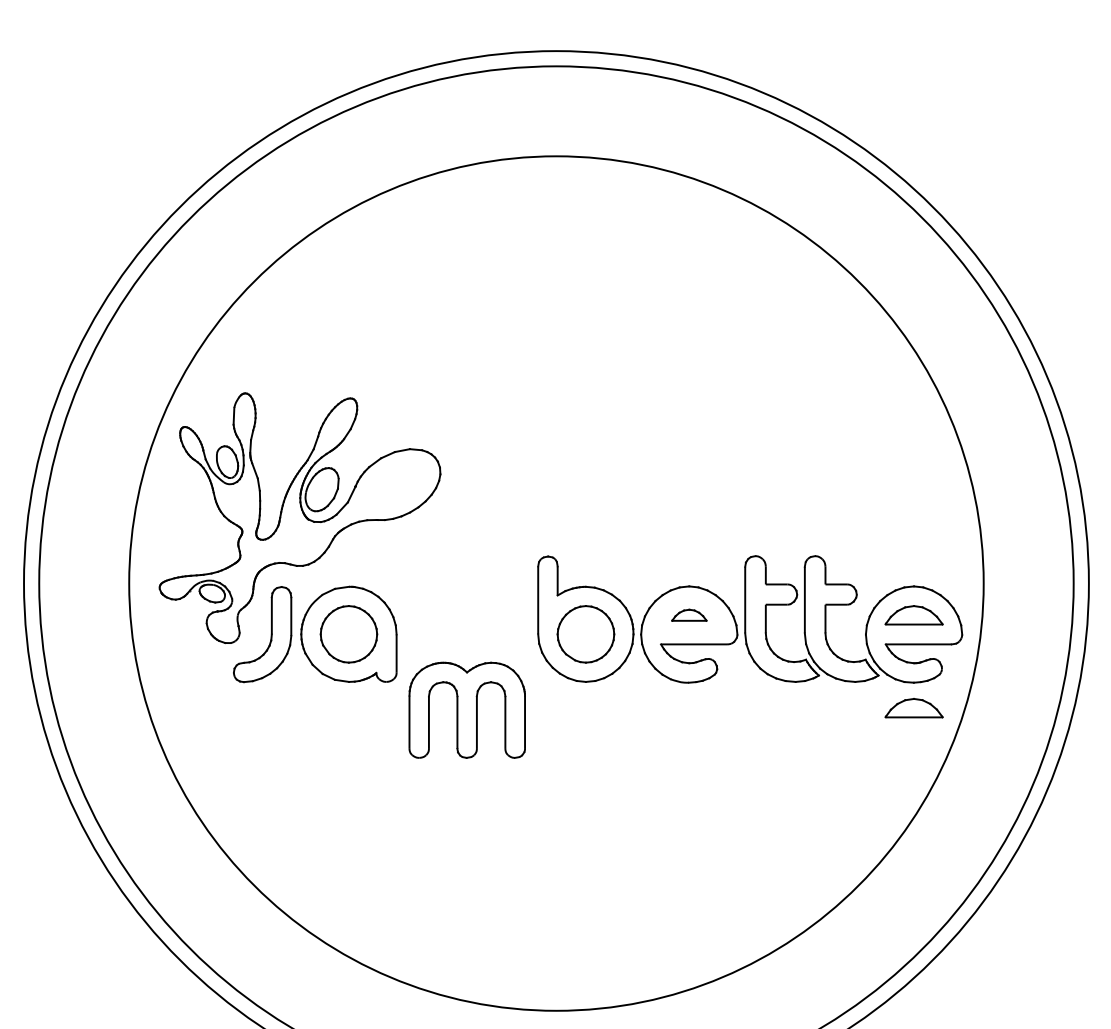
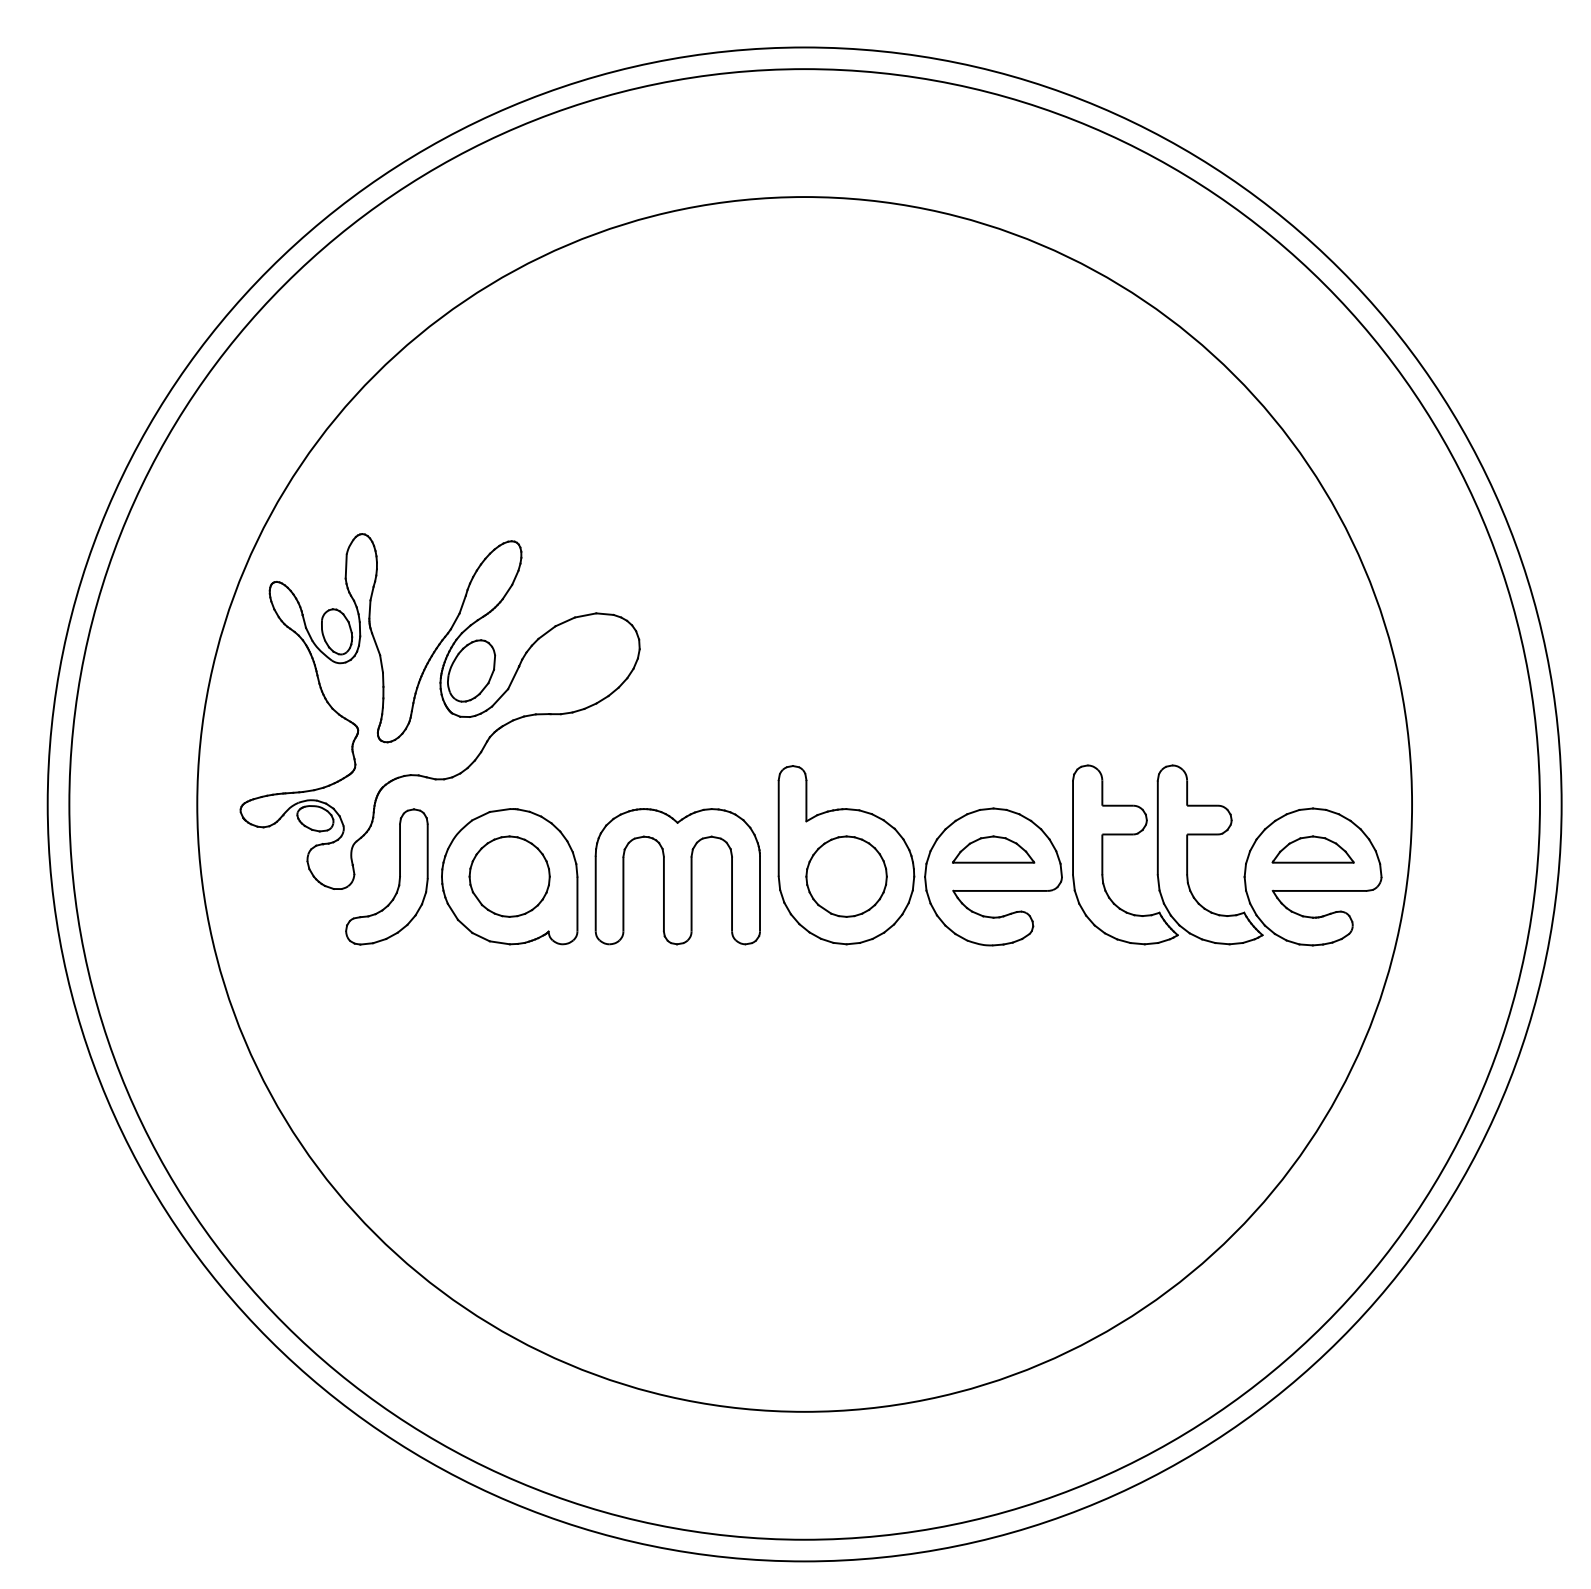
part: (689, 615) -> (993, 849), size x1.67
part: (913, 708) -> (1312, 981), removed
part: (466, 710) -> (677, 876), moved

